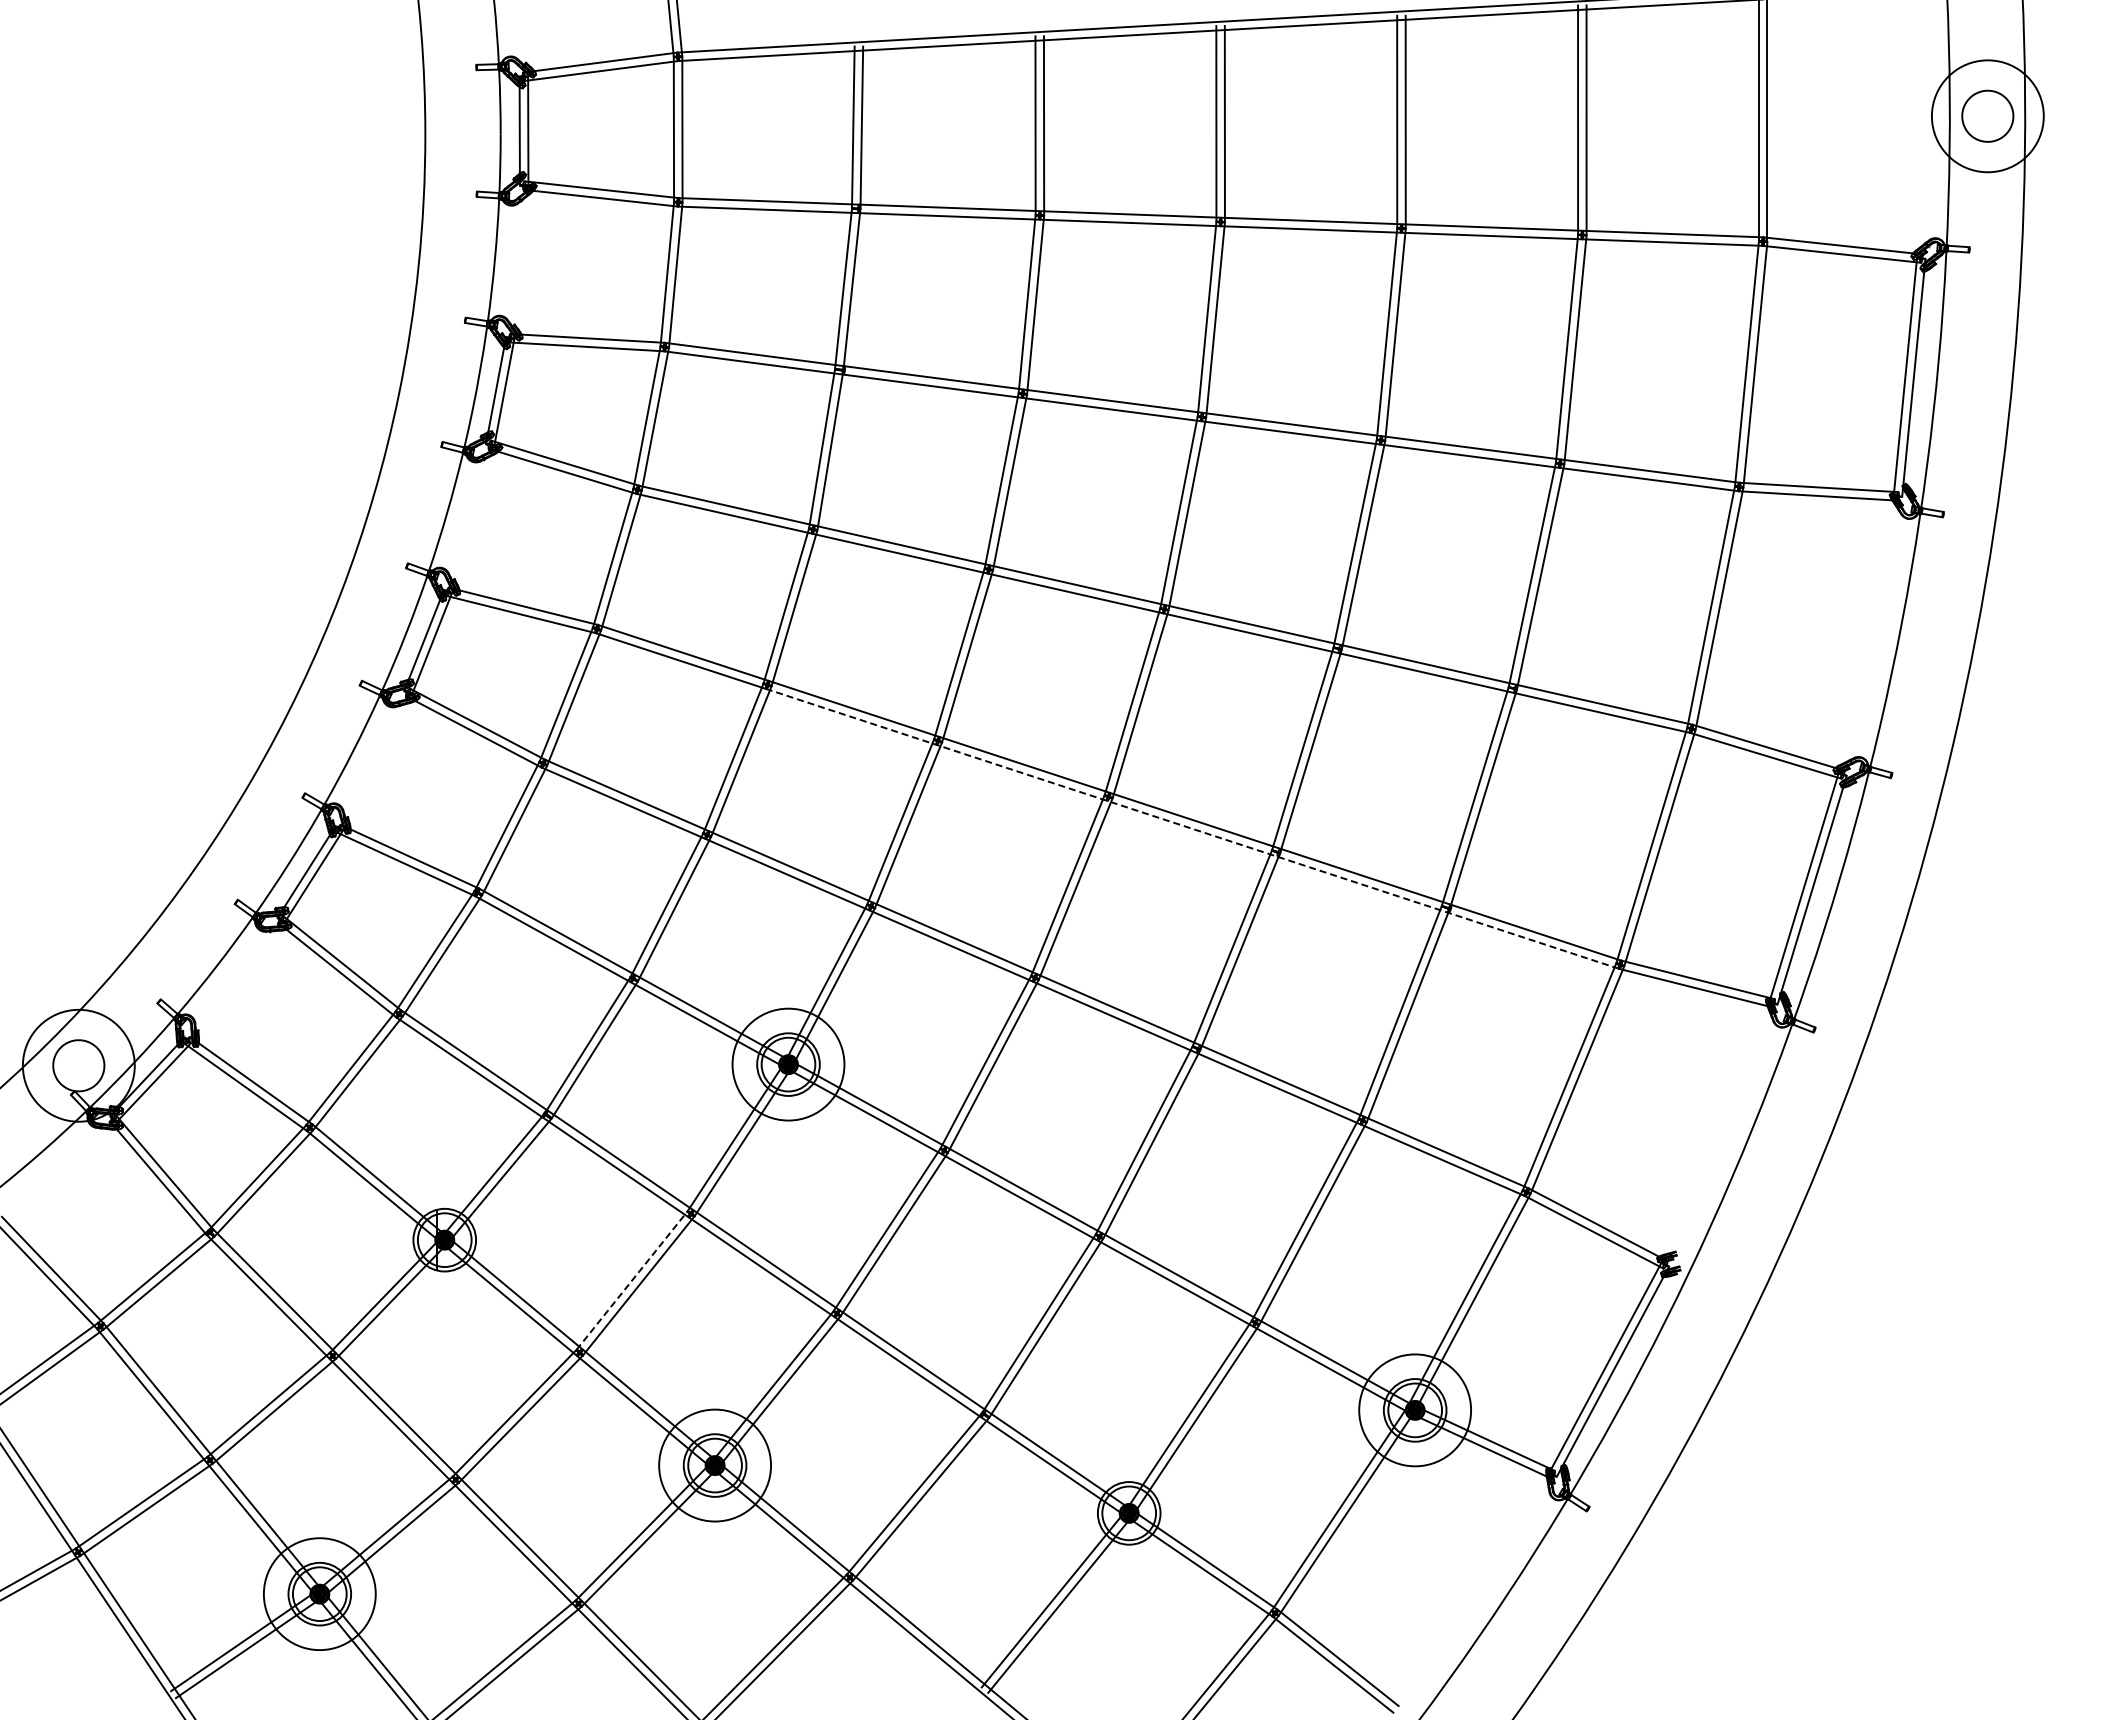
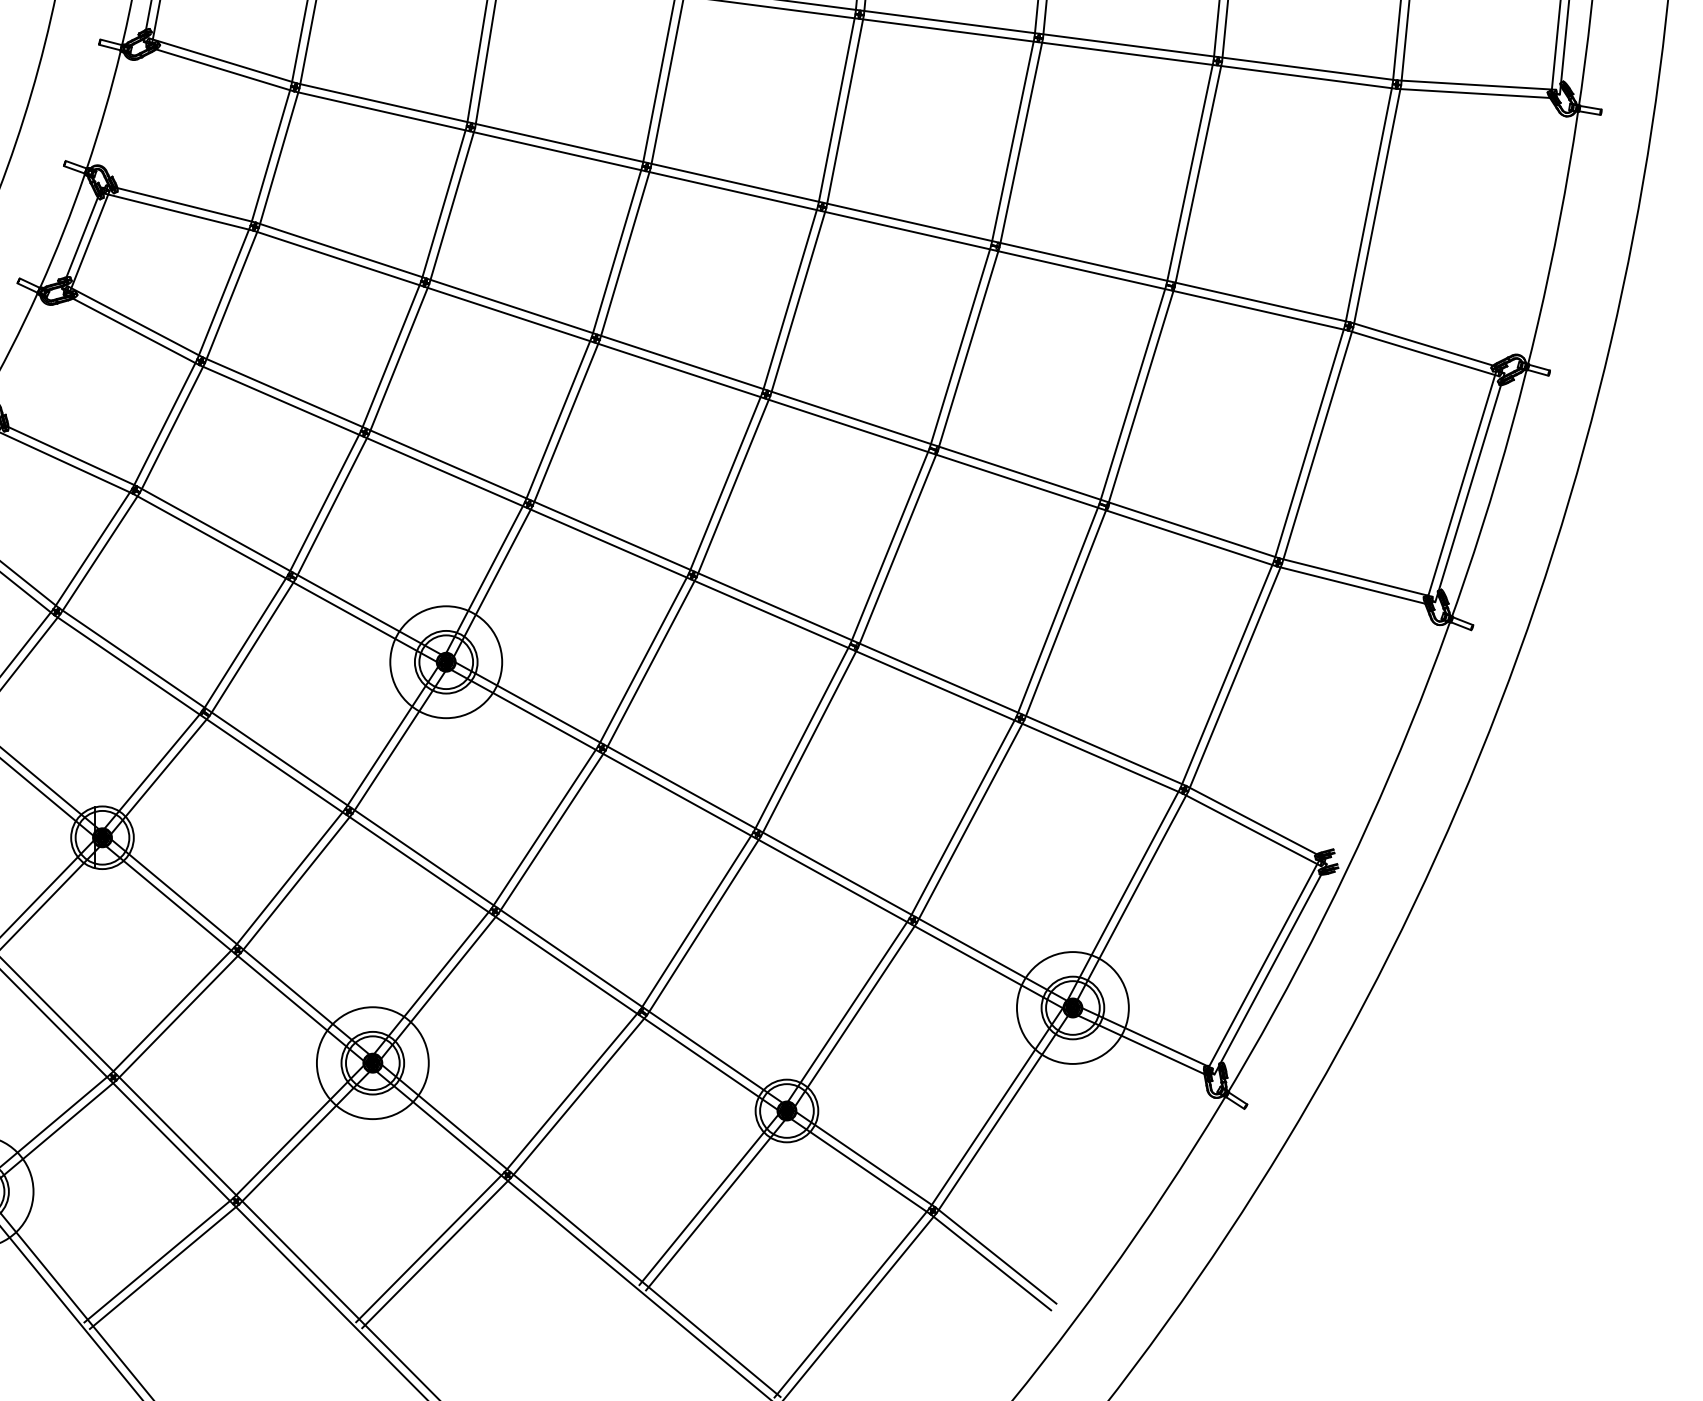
line: (1192, 828) -> (850, 426), dashed -> solid
line: (632, 1280) -> (290, 878), dashed -> solid

